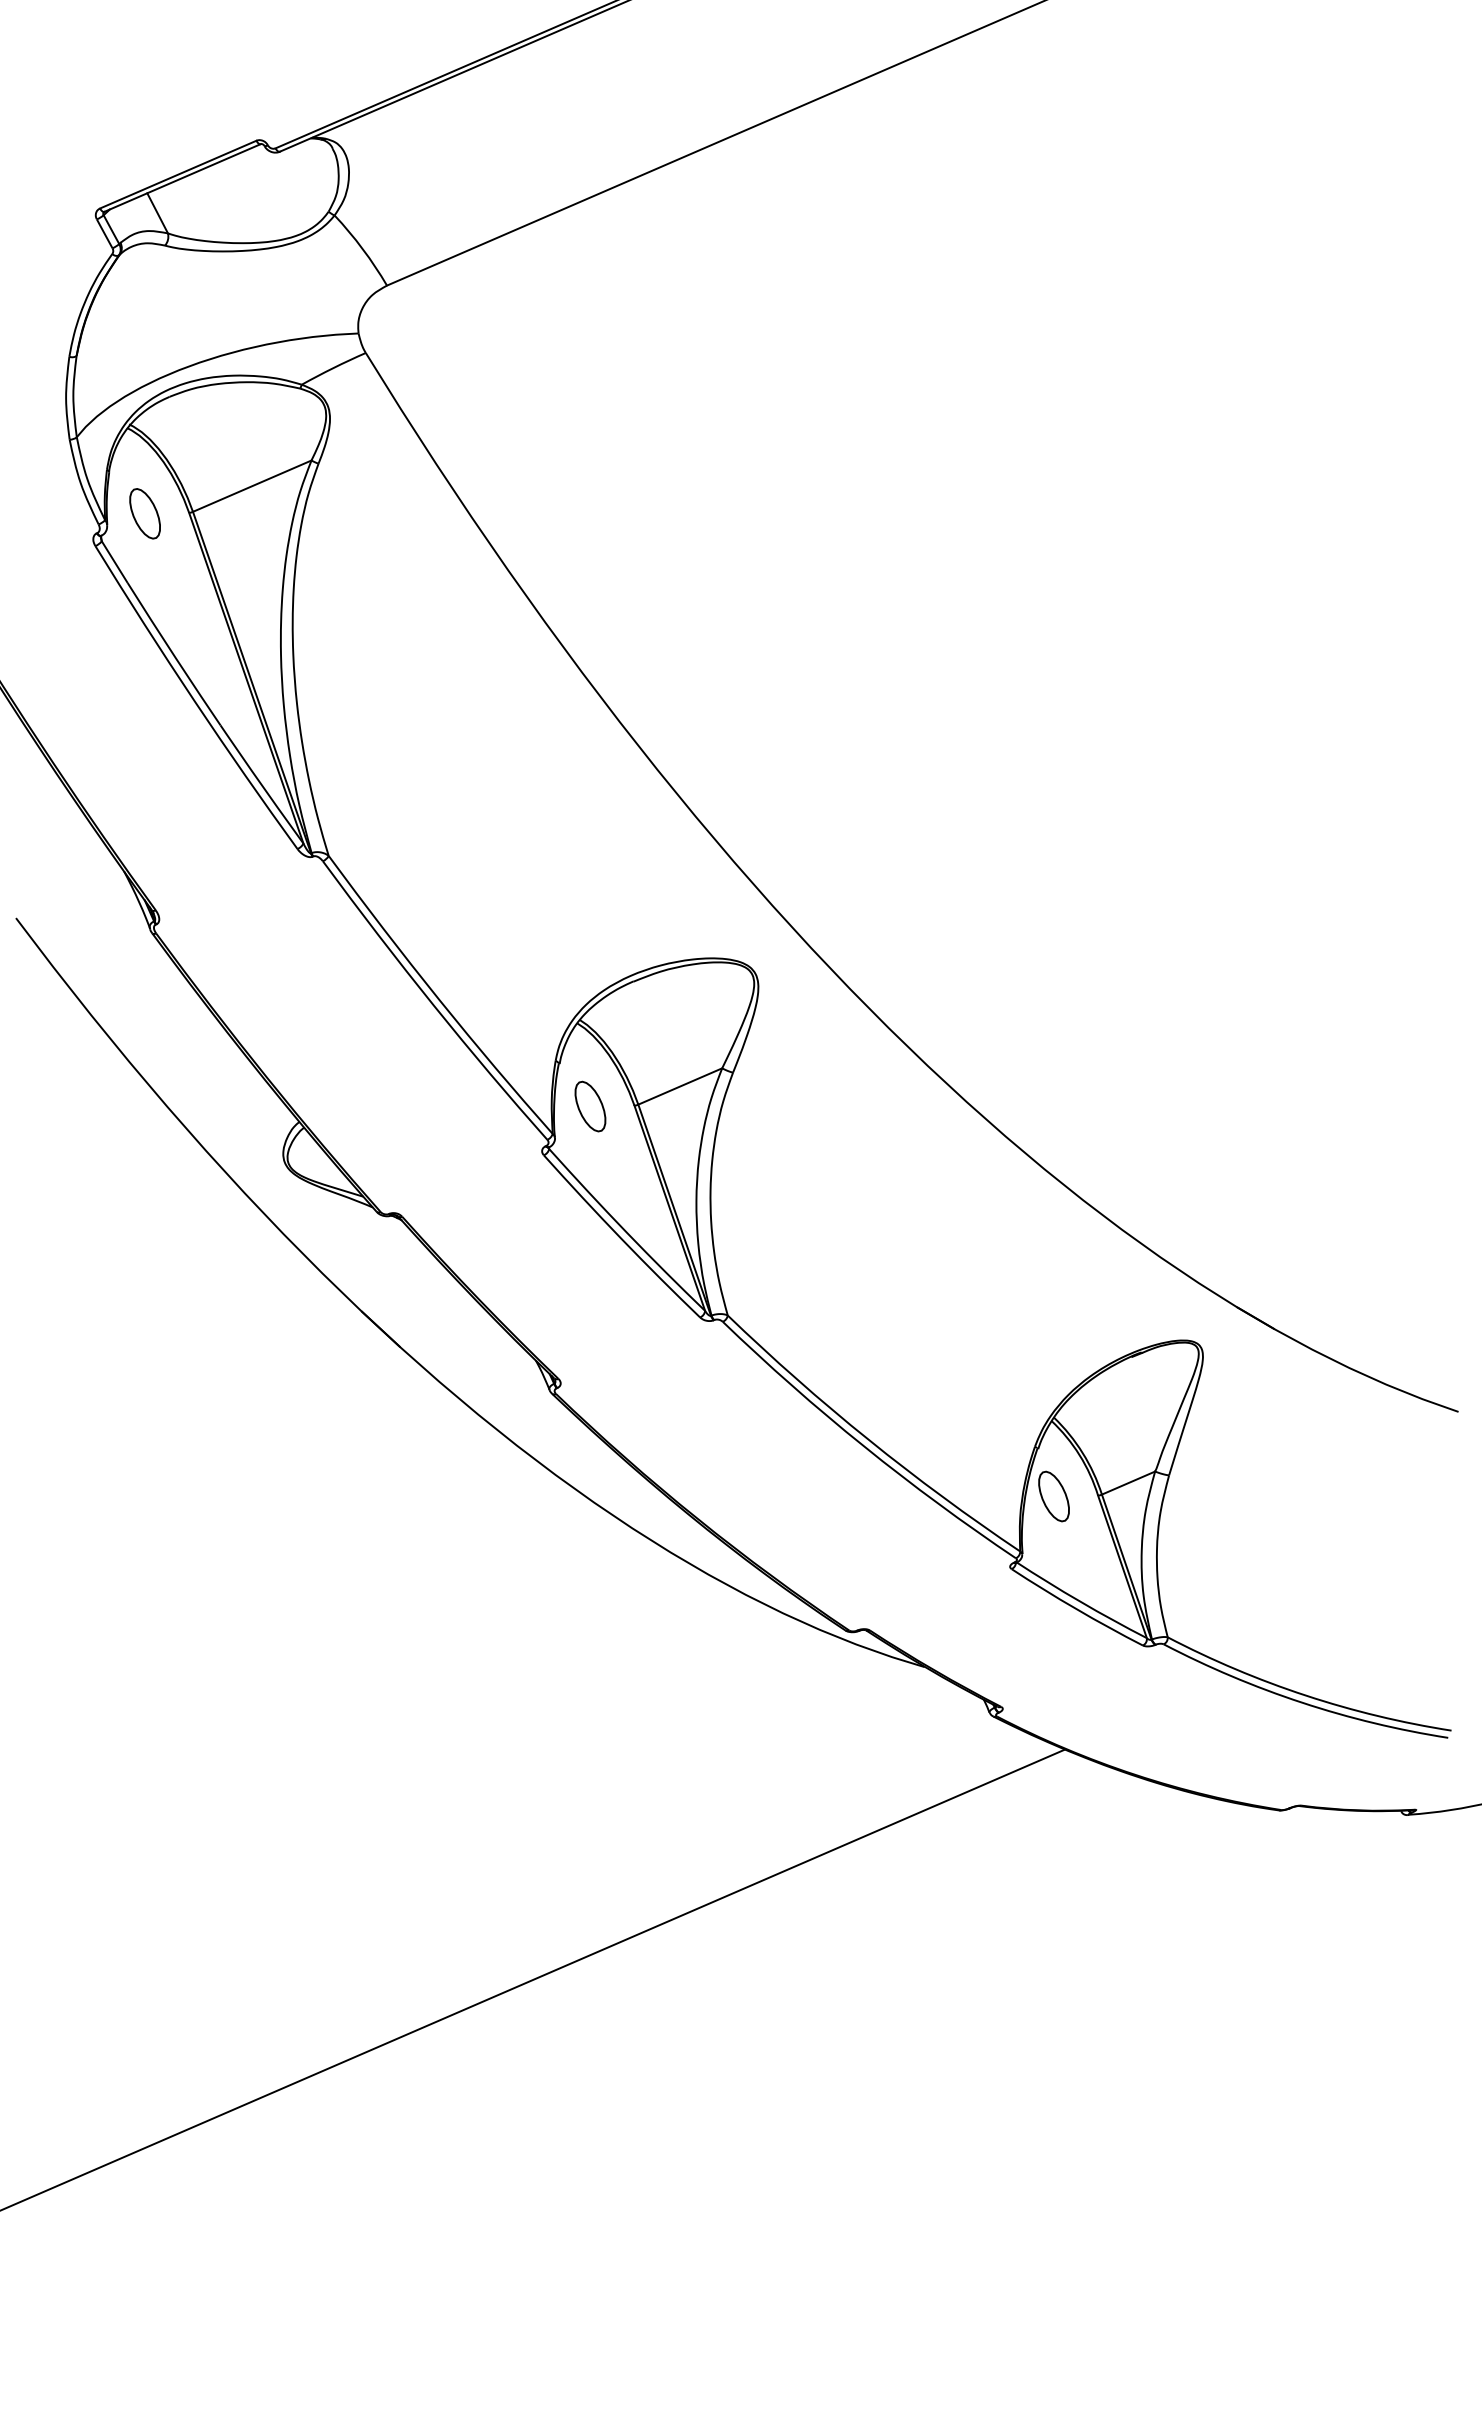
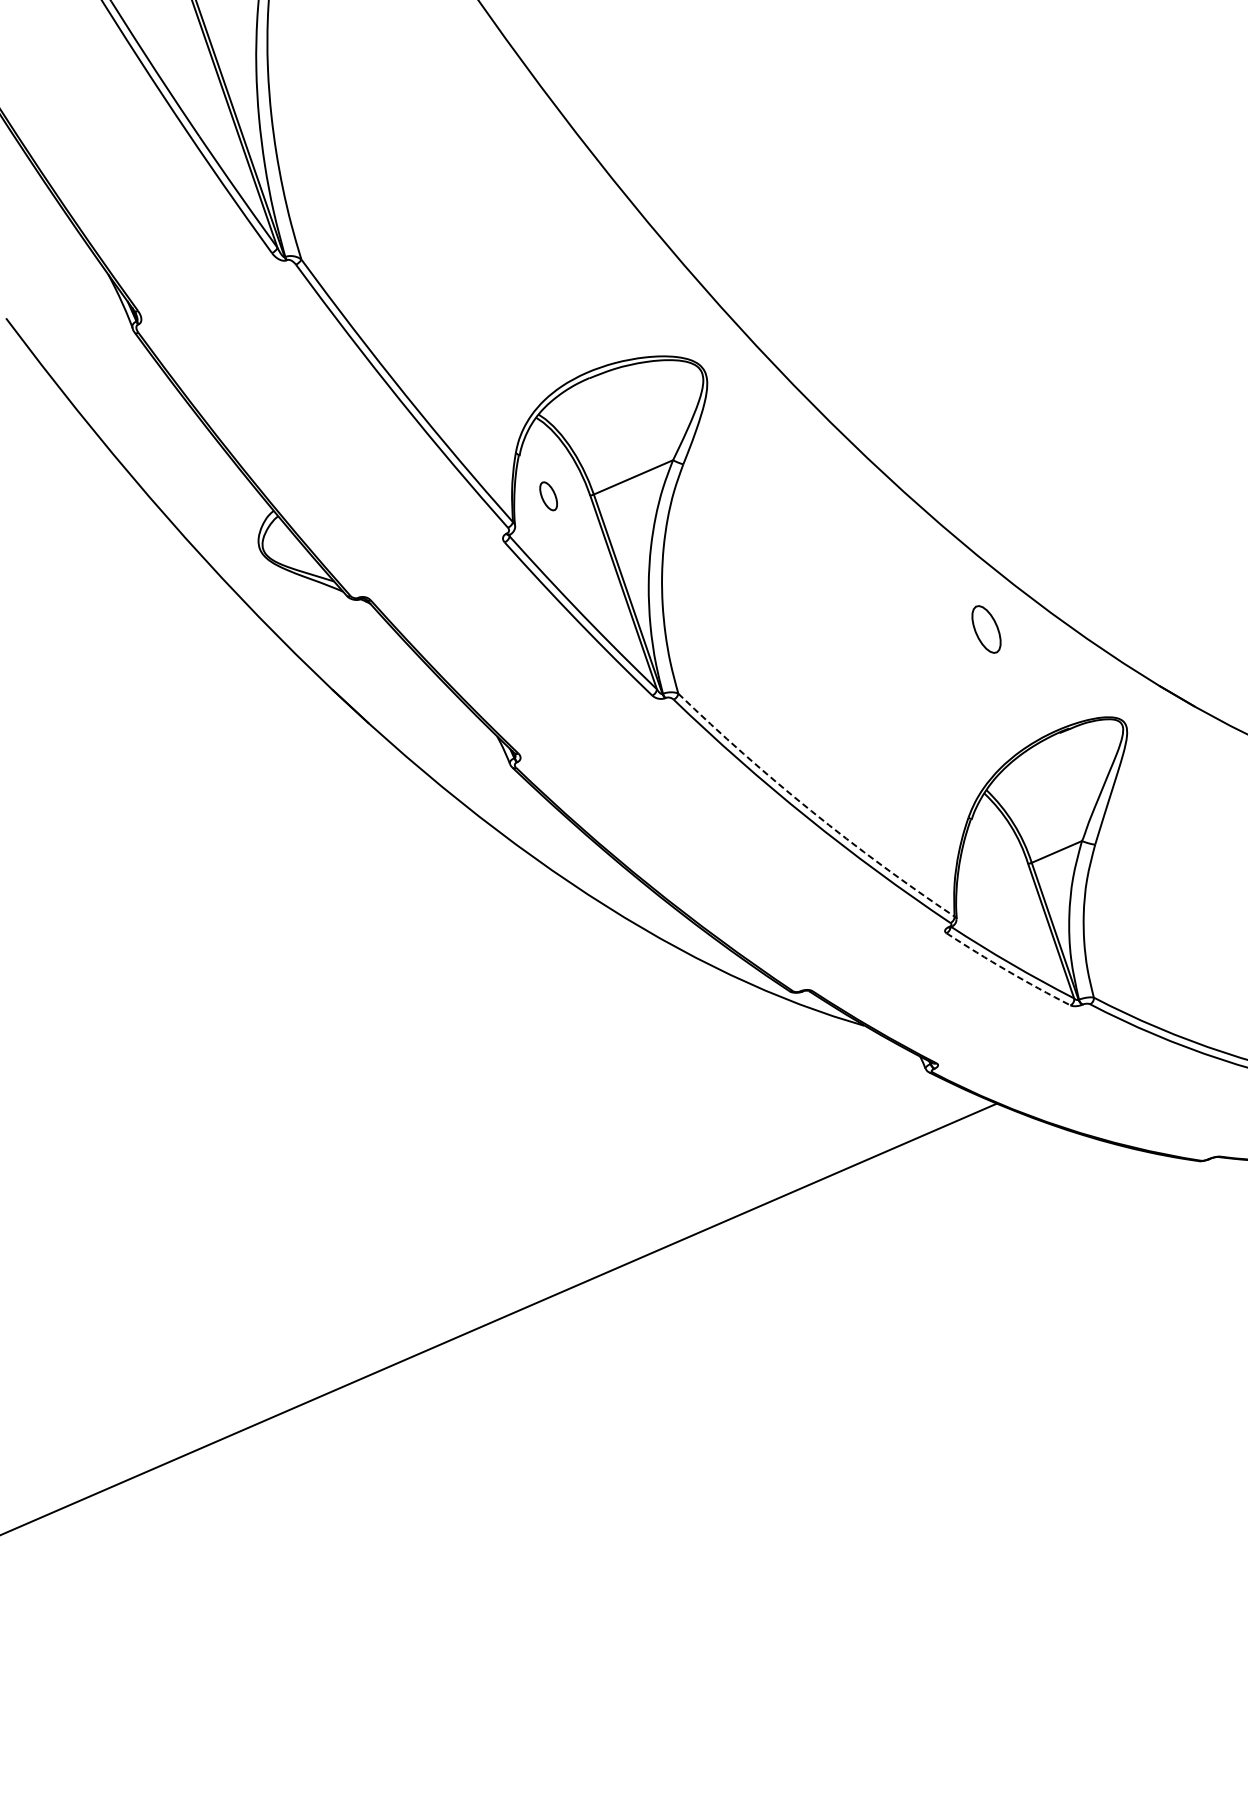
part: (590, 1106) -> (548, 496), size x0.6
arc: (868, 1439) -> (811, 810), solid -> dashed
part: (1053, 1496) -> (985, 629), moved
arc: (1076, 1609) -> (1007, 971), solid -> dashed

